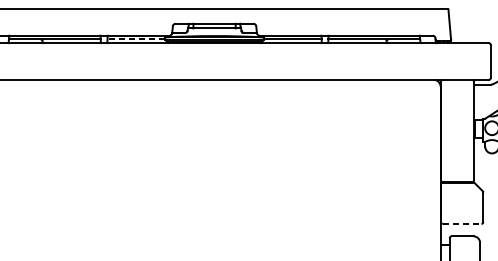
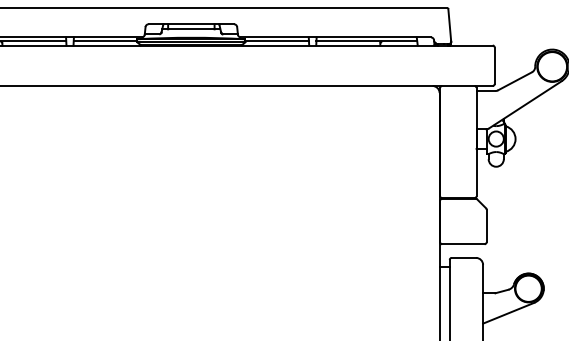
line: (136, 39) -> (105, 41), dashed -> solid
line: (462, 224) -> (463, 244), dashed -> solid

